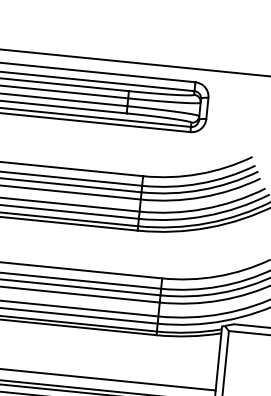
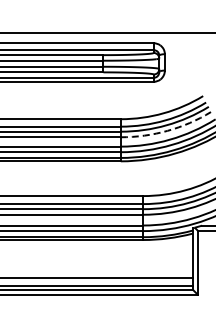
arc: (201, 196) -> (167, 130), solid -> dashed

